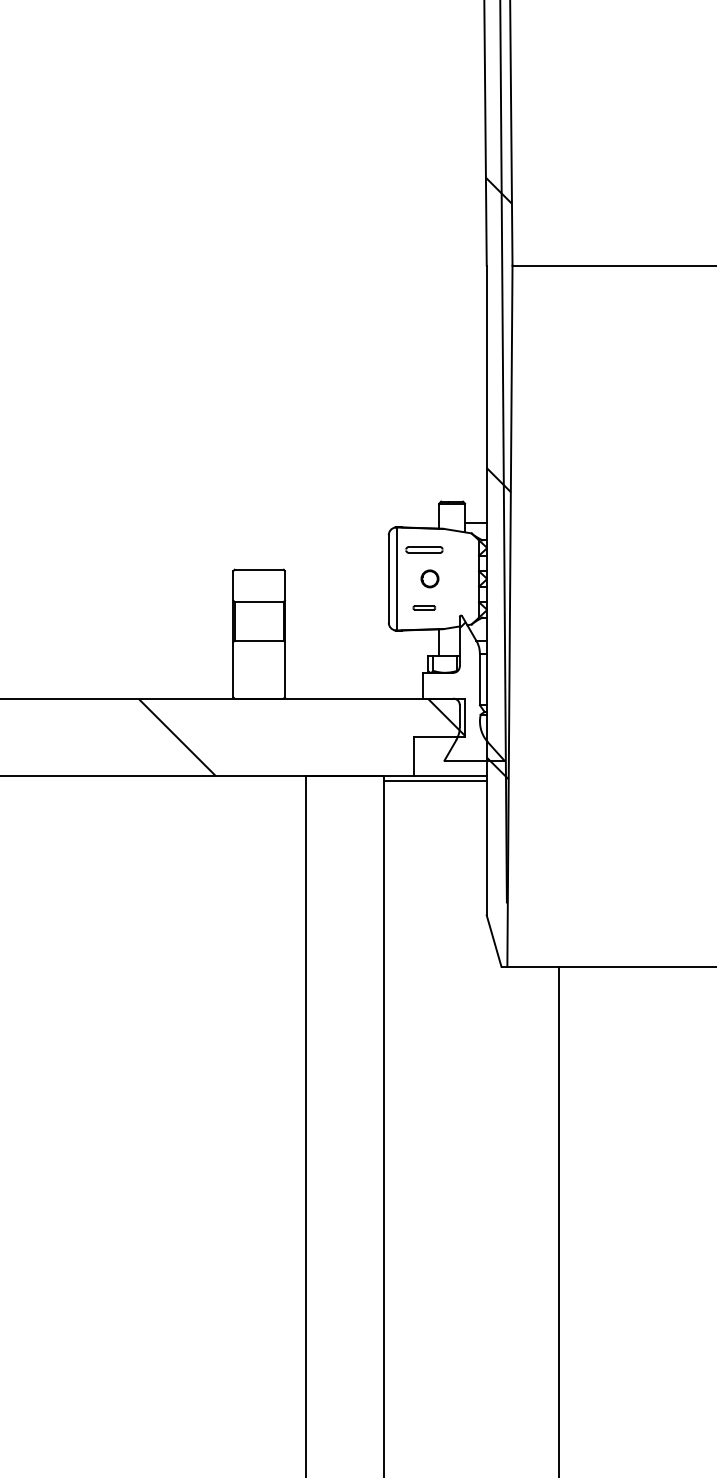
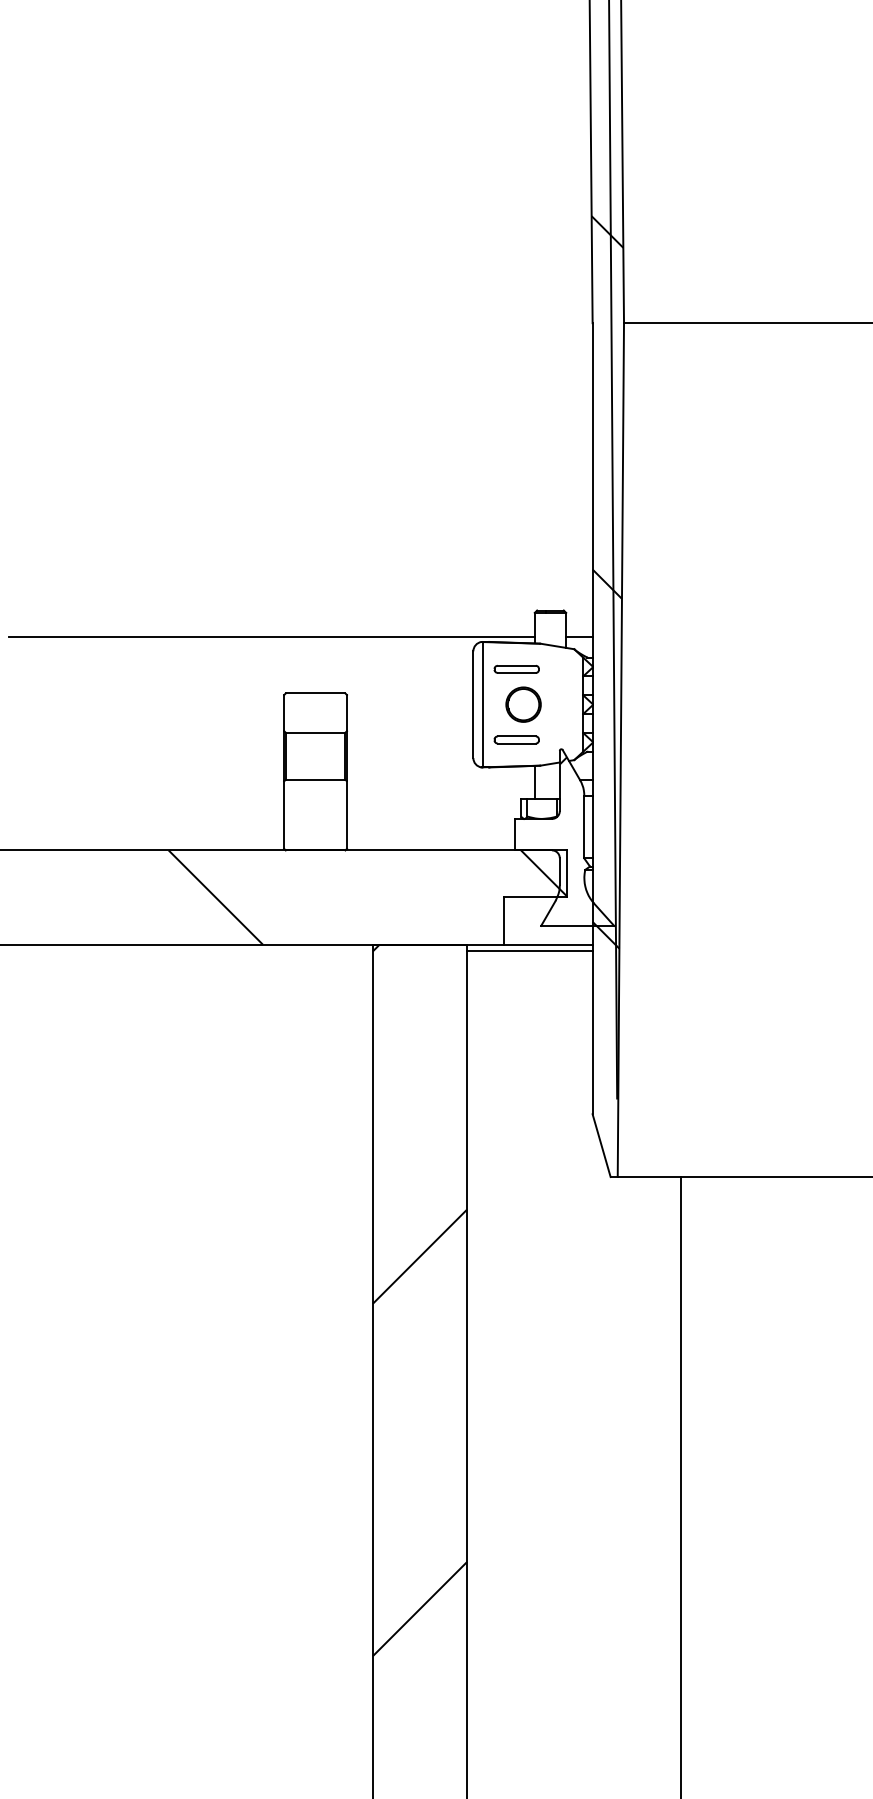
line: (222, 522) -> (271, 636), added
part: (429, 578) -> (523, 704), size x1.67
part: (424, 607) -> (516, 739), size x1.67
hatch: (344, 1068) -> (419, 1300), added

